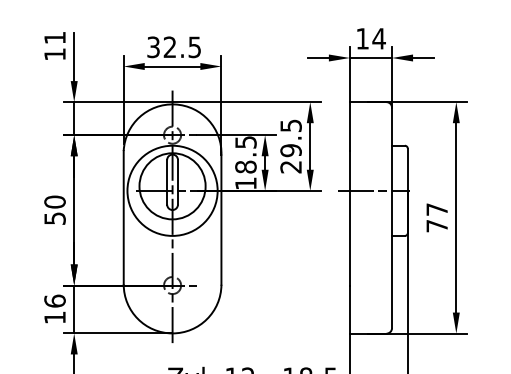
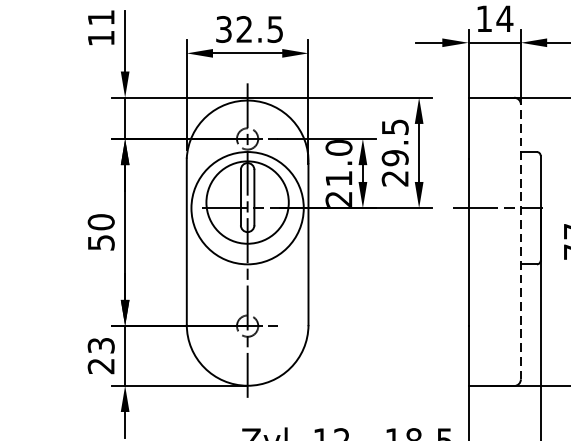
text: (245, 162) -> (338, 172), 18.5 -> 21.0
line: (392, 217) -> (521, 241), solid -> dashed
text: (54, 309) -> (100, 355), 16 -> 23

